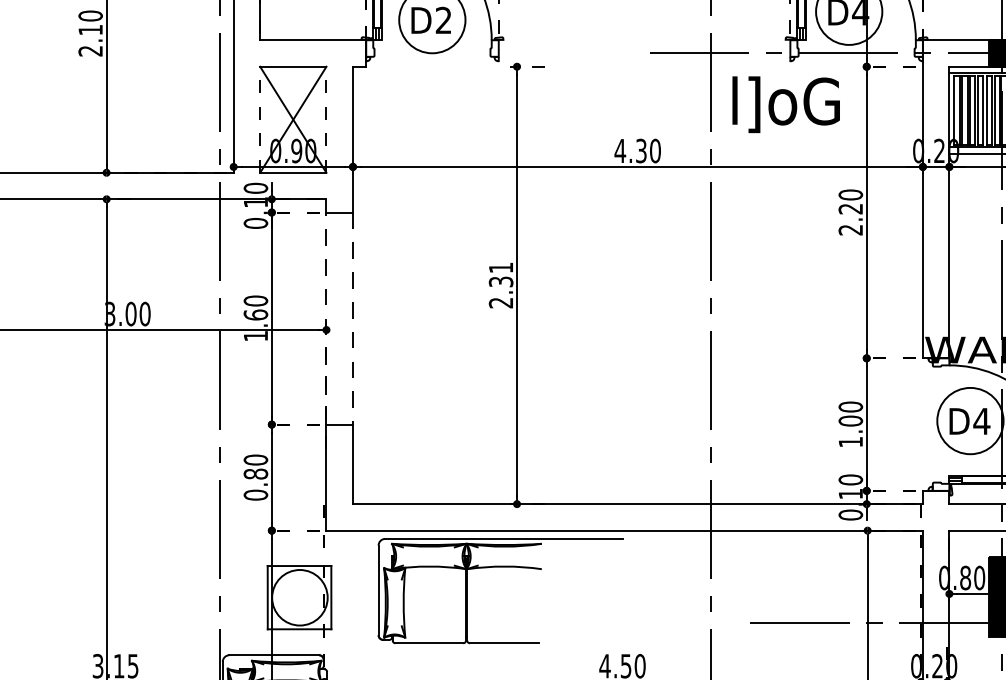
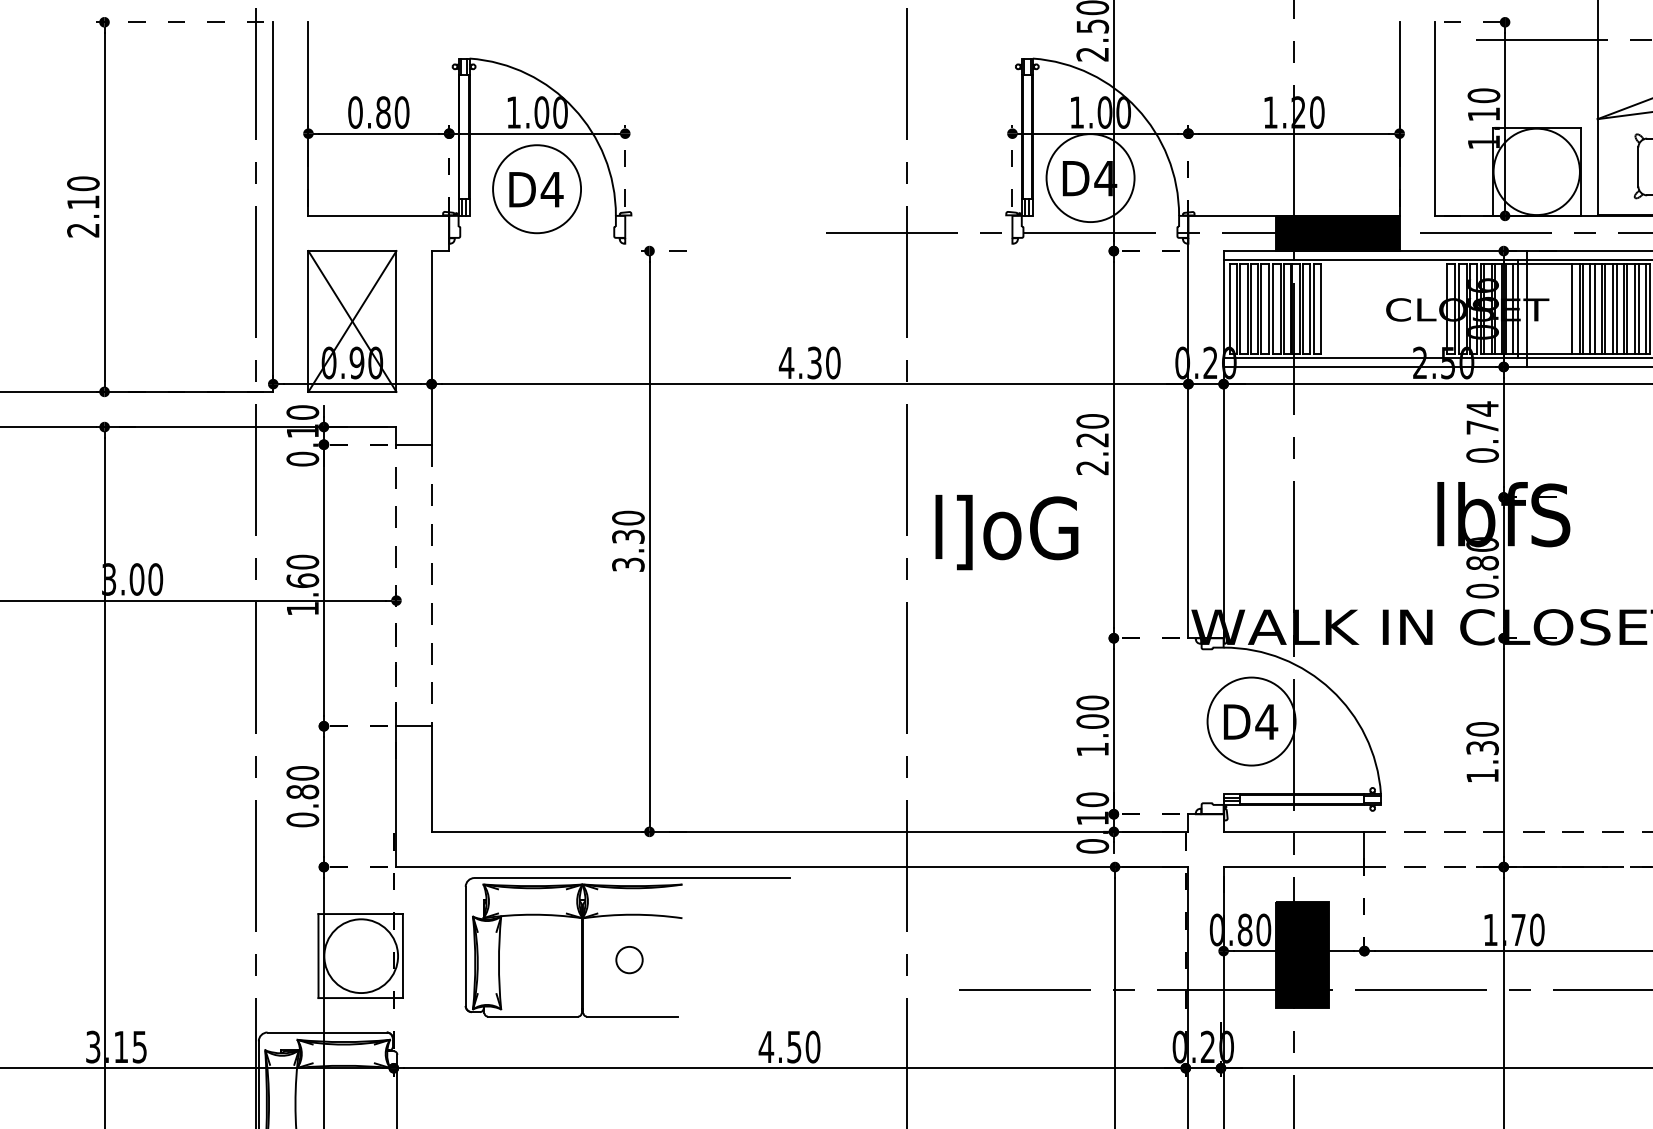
text: (443, 20) -> (551, 189), D2 -> D4
text: (785, 104) -> (1006, 532), moved
line: (260, 119) -> (308, 320), dashed -> solid
line: (326, 119) -> (396, 320), dashed -> solid
text: (501, 284) -> (628, 540), 2.31 -> 3.30
circle: (501, 601) -> (629, 960), added

